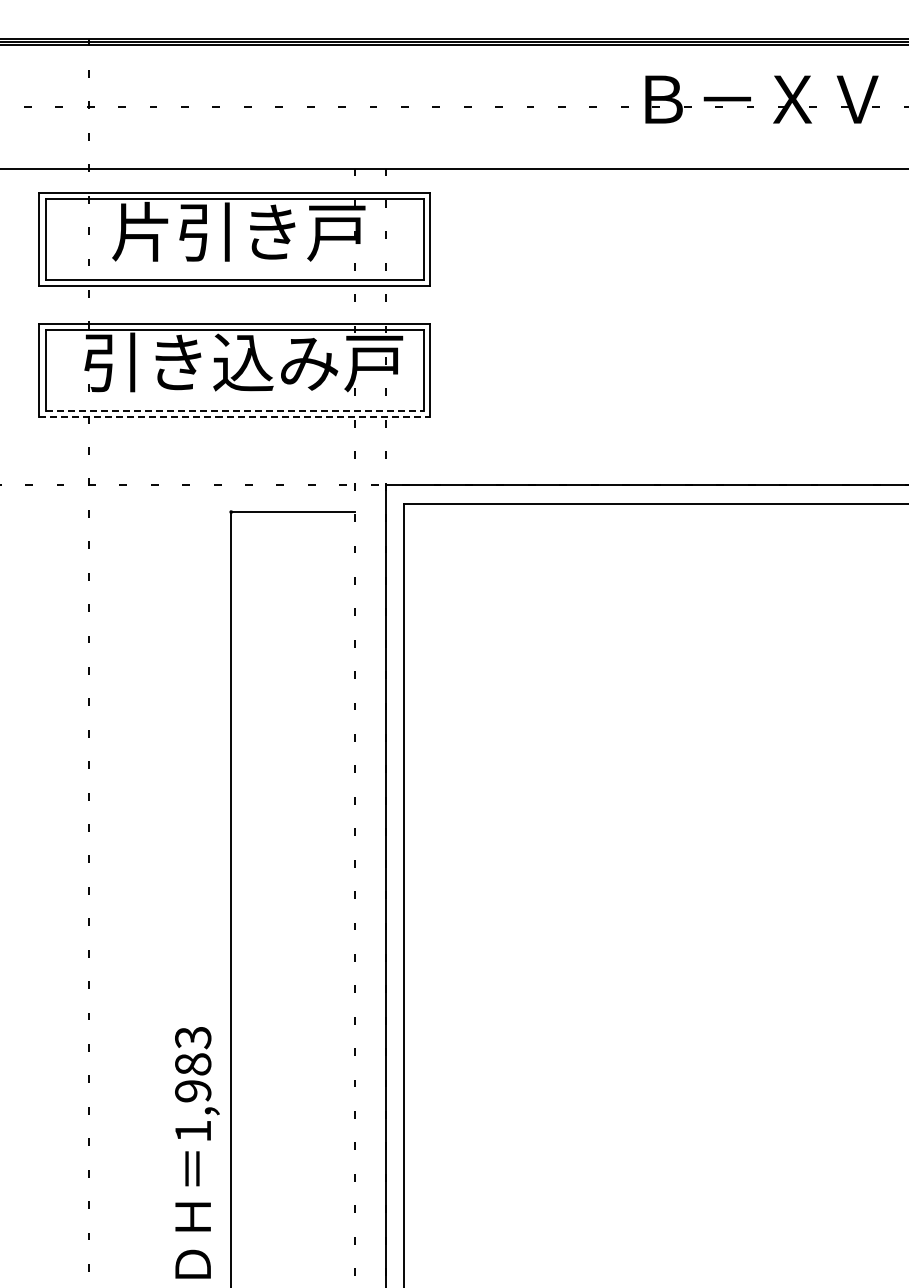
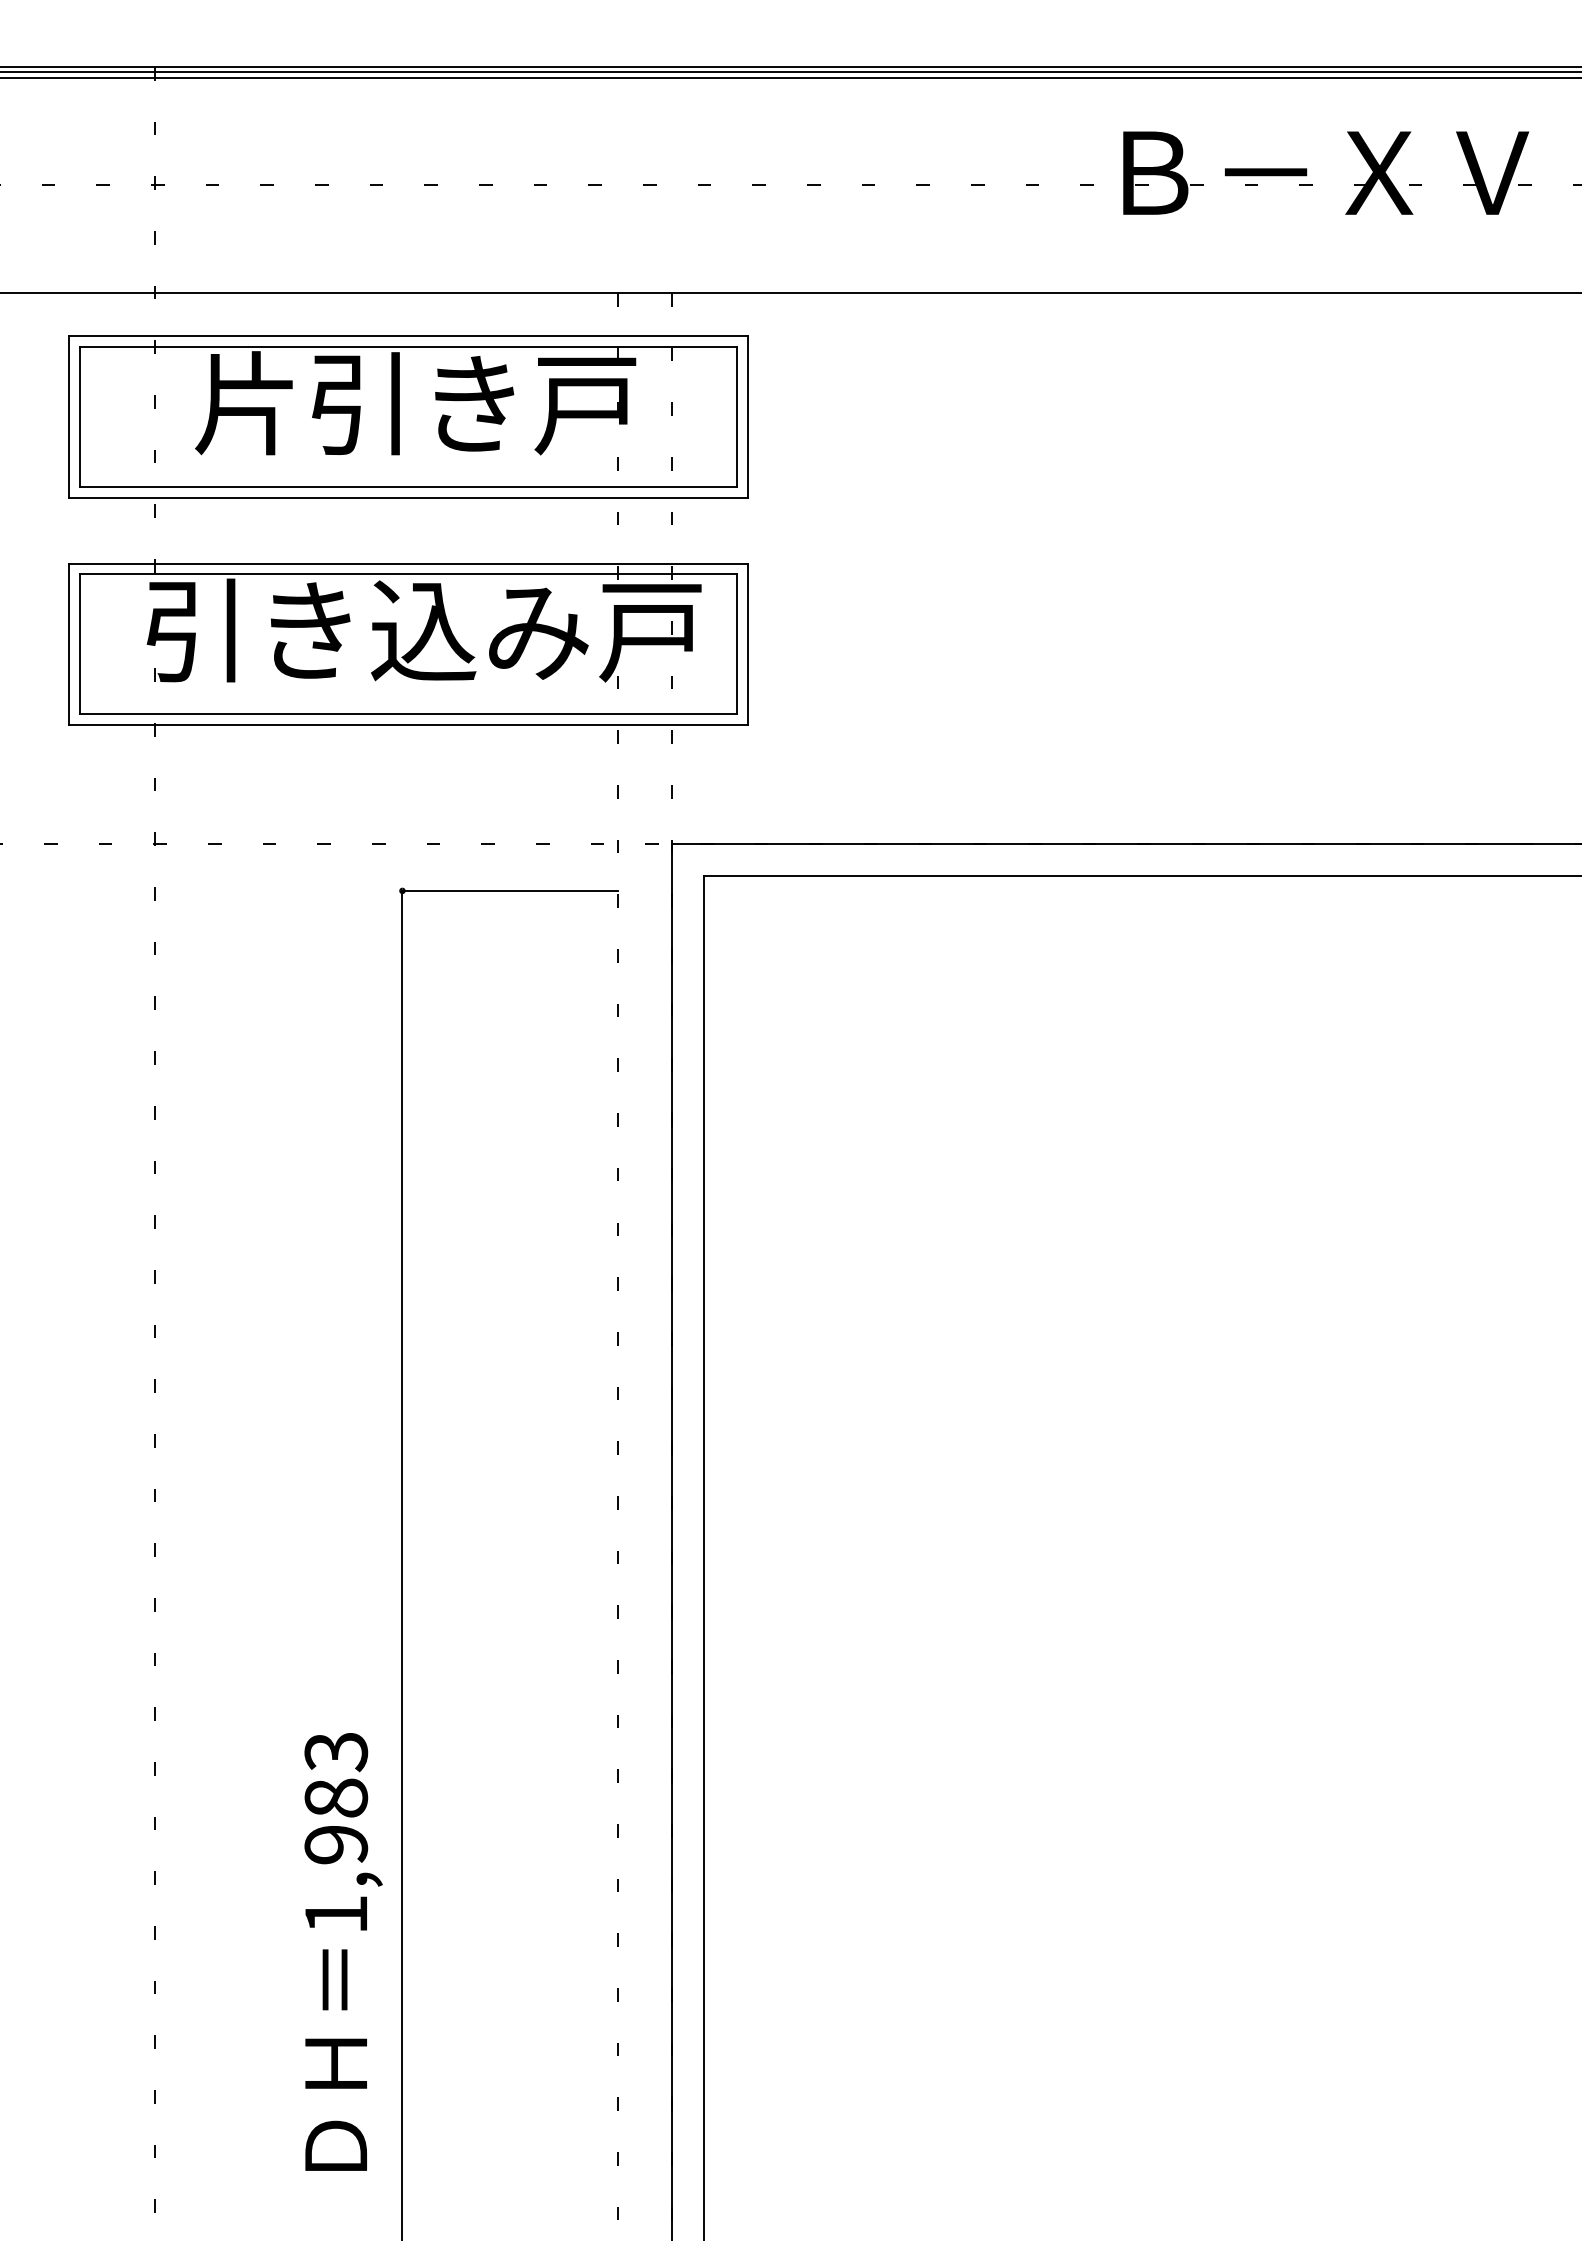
line: (234, 410) -> (408, 714), dashed -> solid
line: (235, 416) -> (409, 724), dashed -> solid
text: (197, 1152) -> (343, 1951), moved

